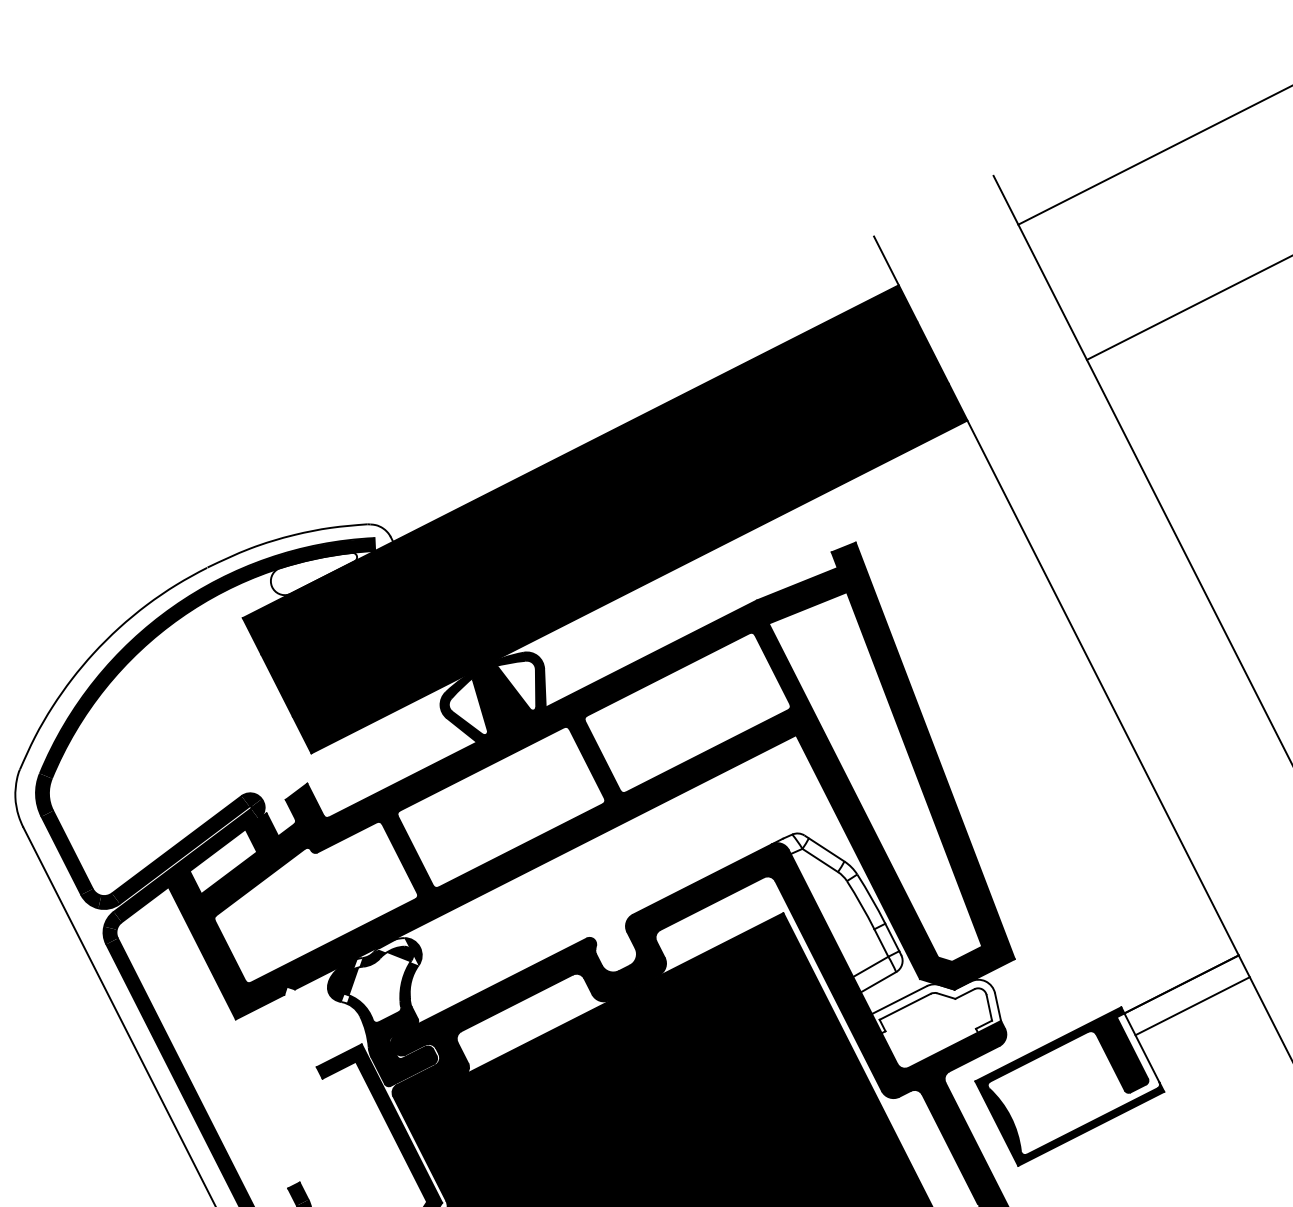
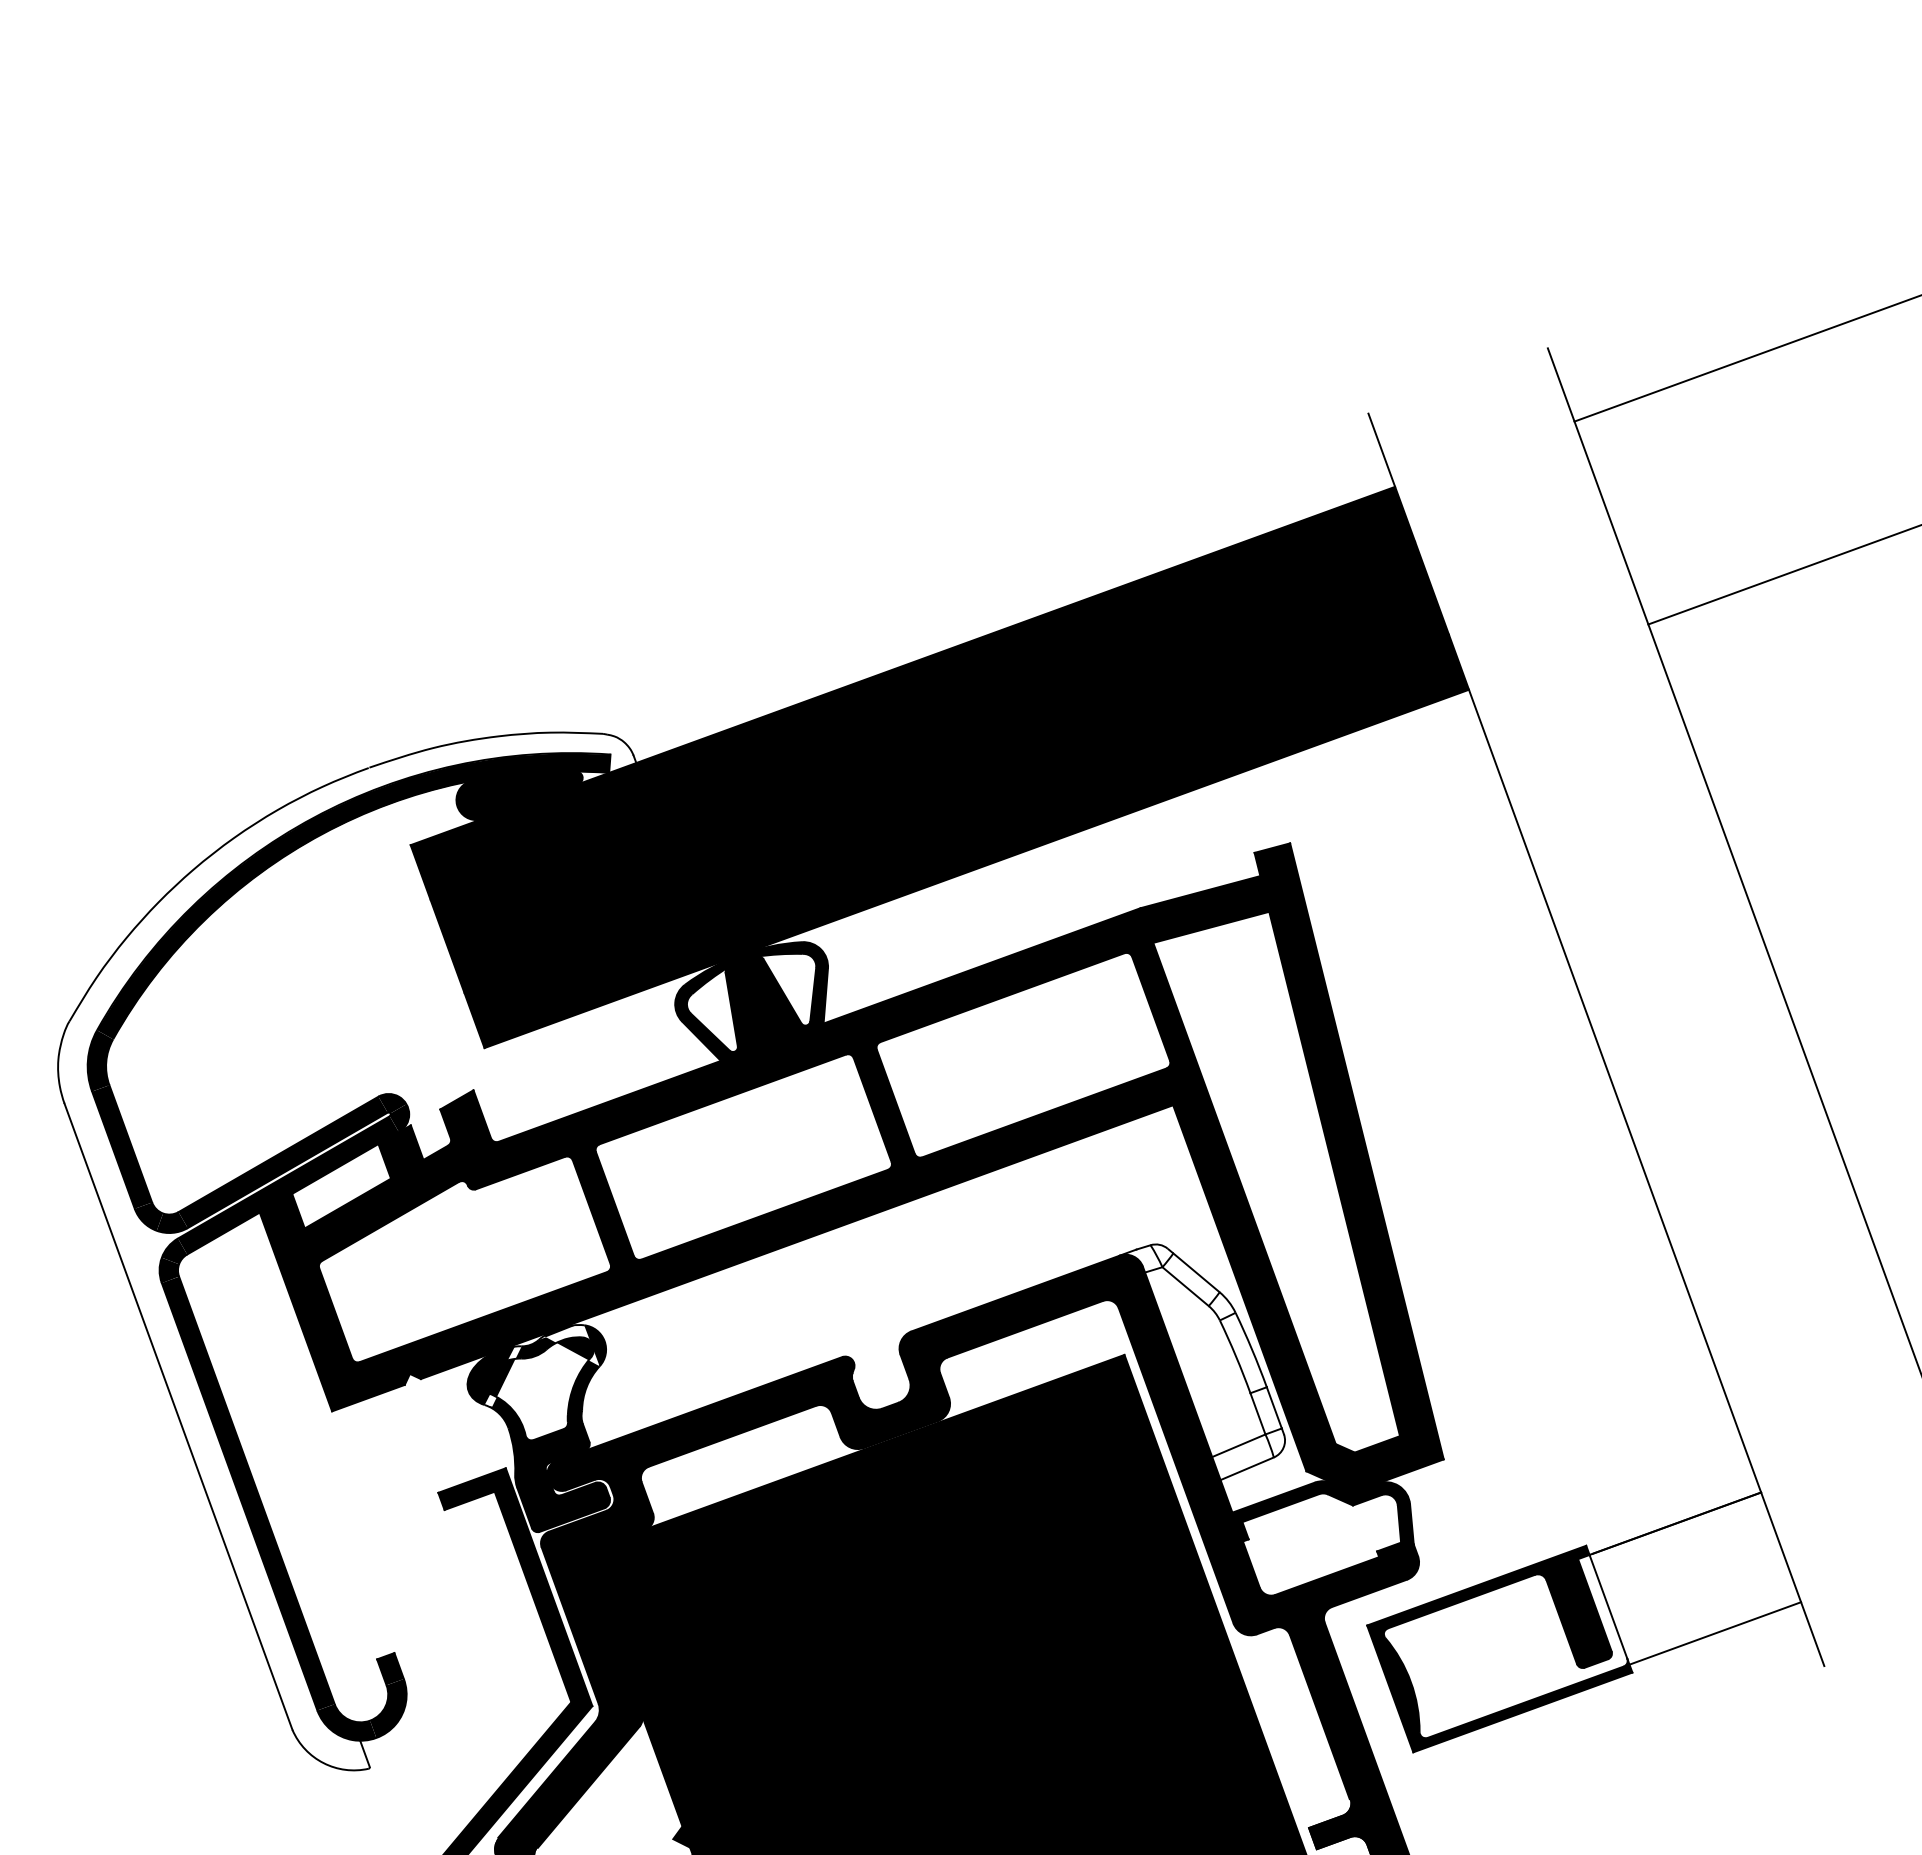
fill: (314, 574) -> (519, 795), added
line: (1192, 1006) -> (1715, 1633), moved
fill: (935, 1011) -> (1322, 1519), added

